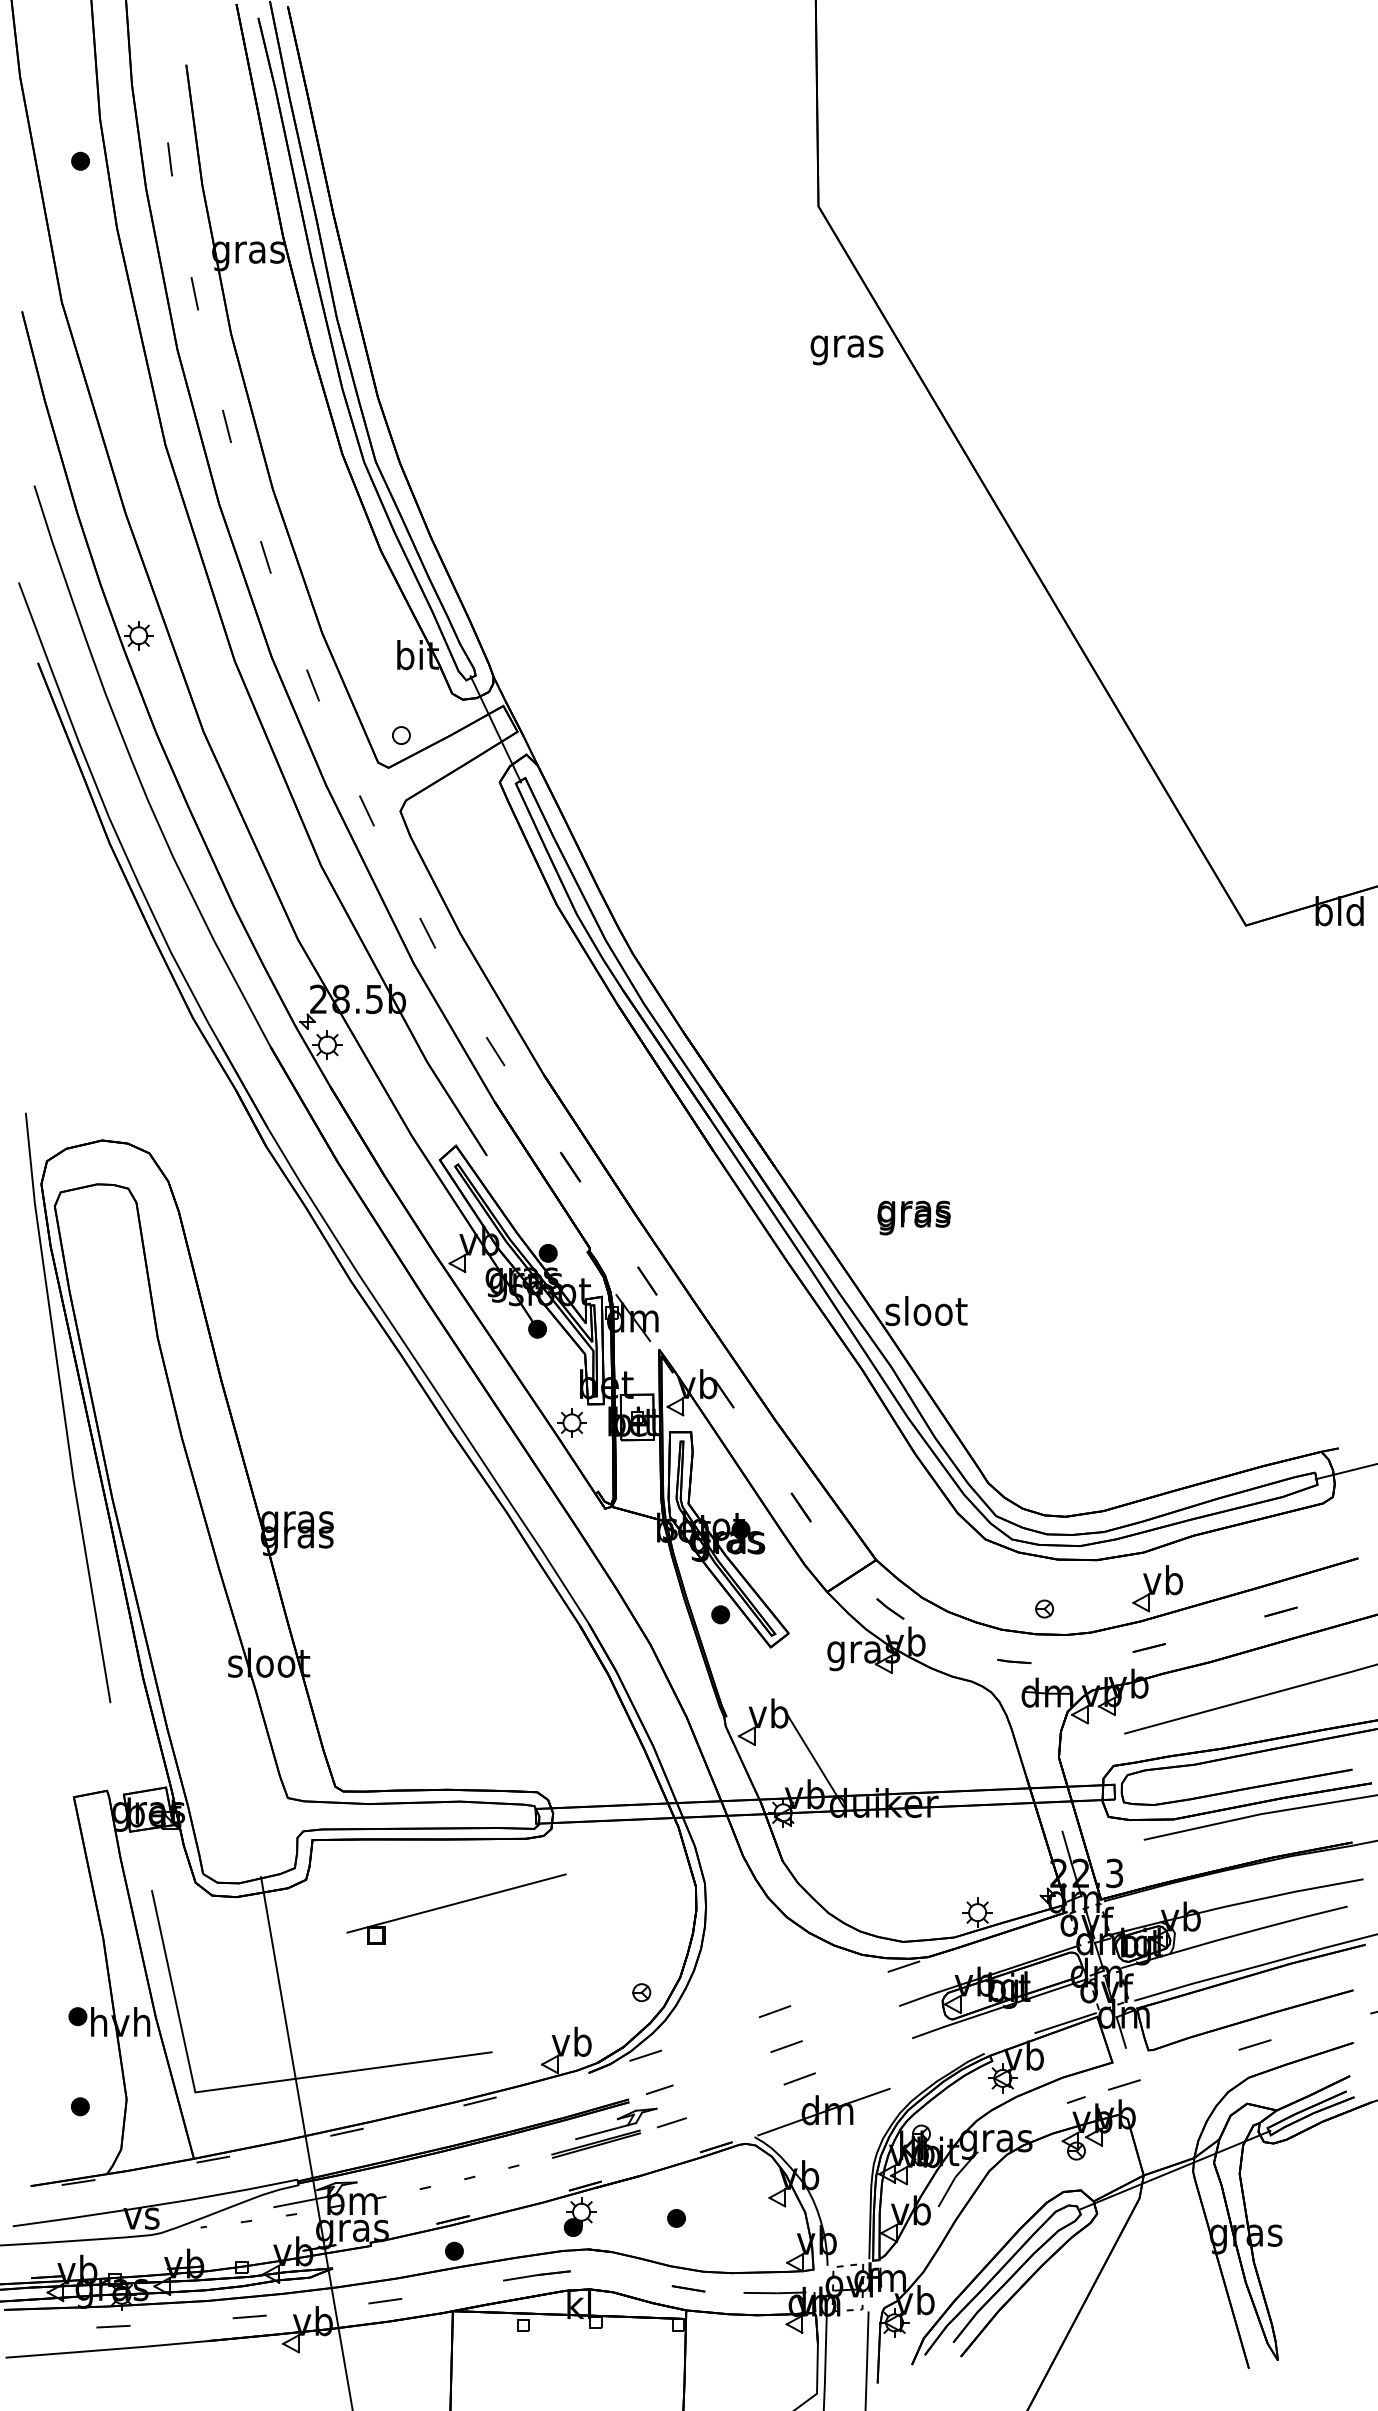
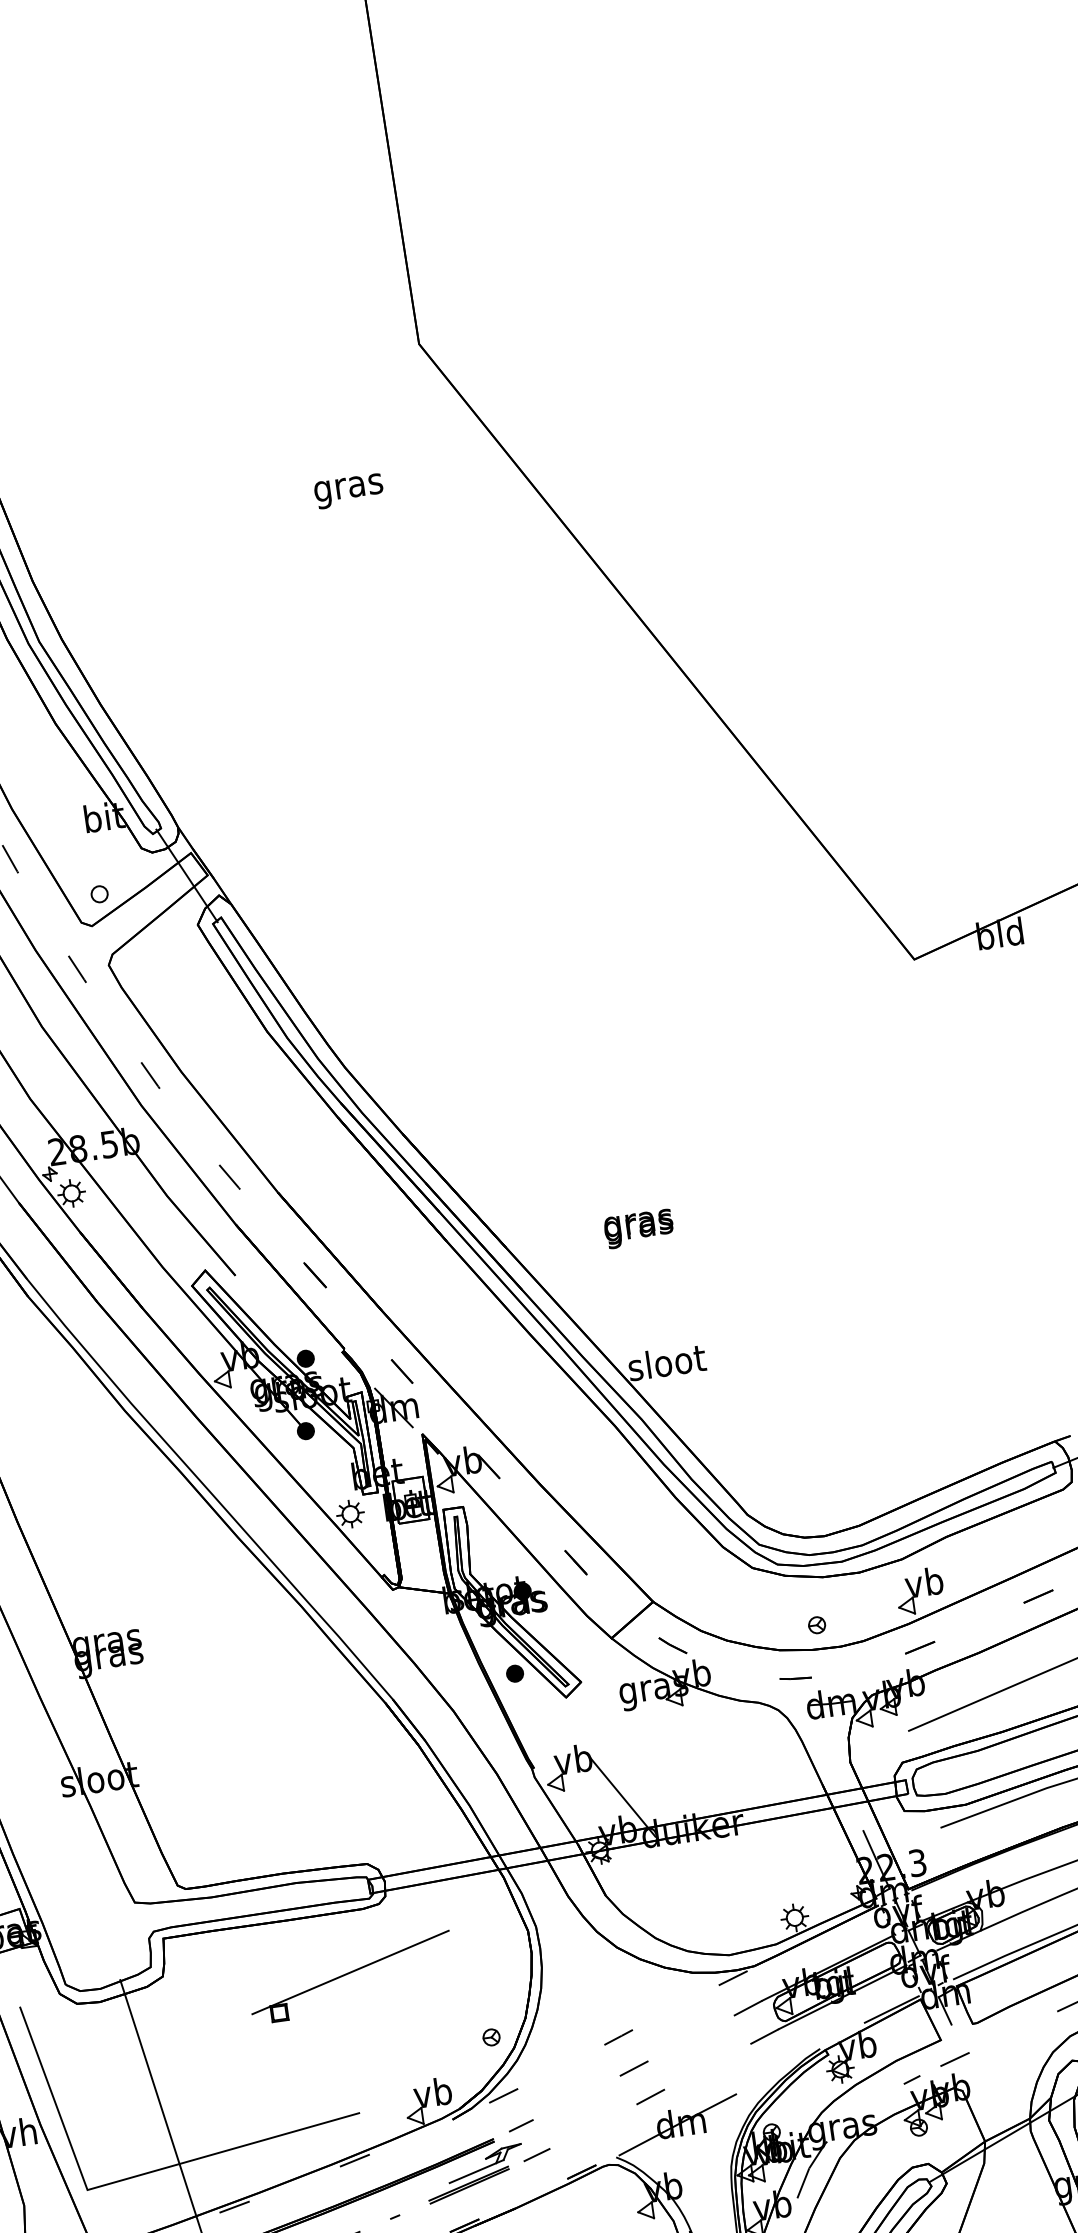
text: (846, 350) -> (348, 491), moved
text: (913, 1217) -> (638, 1228), moved
part: (456, 1908) -> (351, 1977), moved

